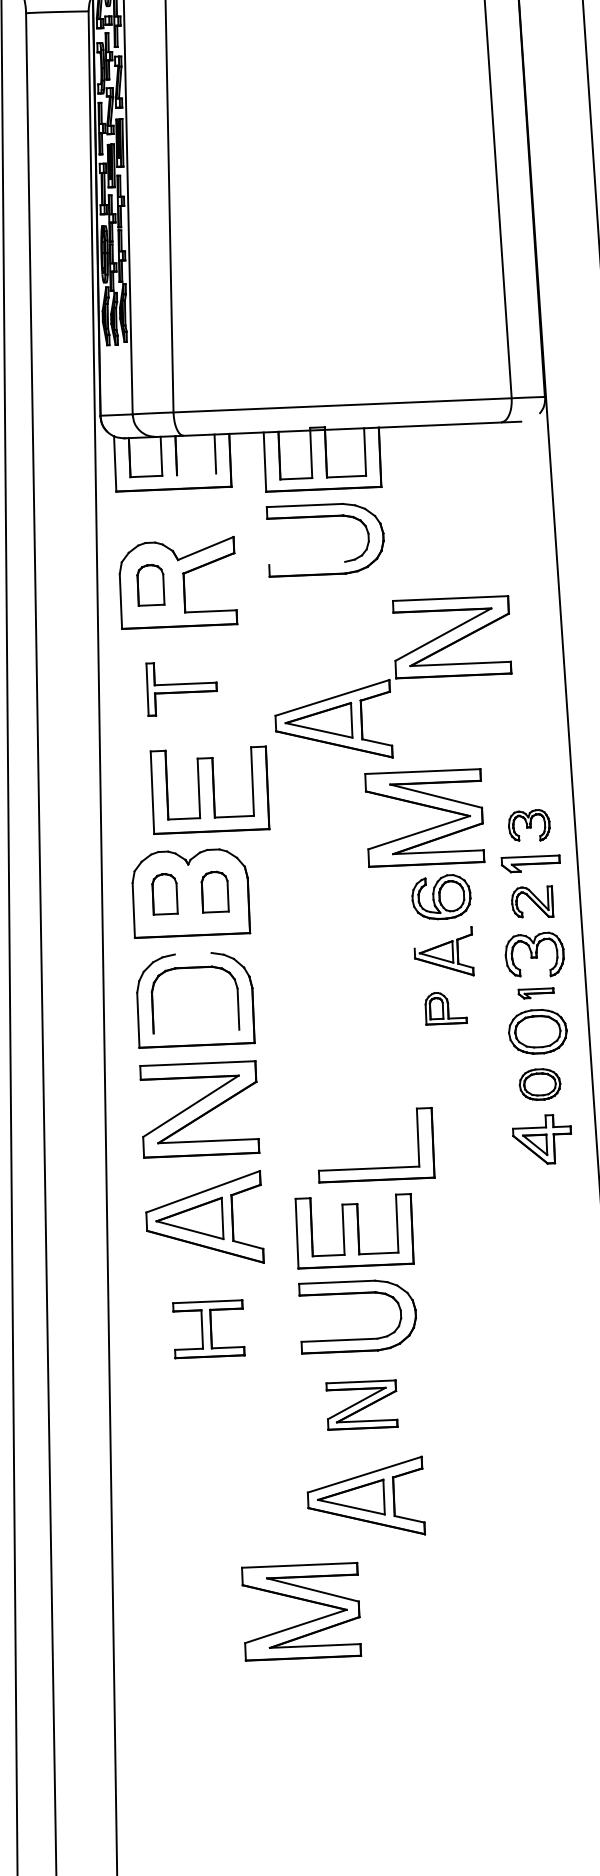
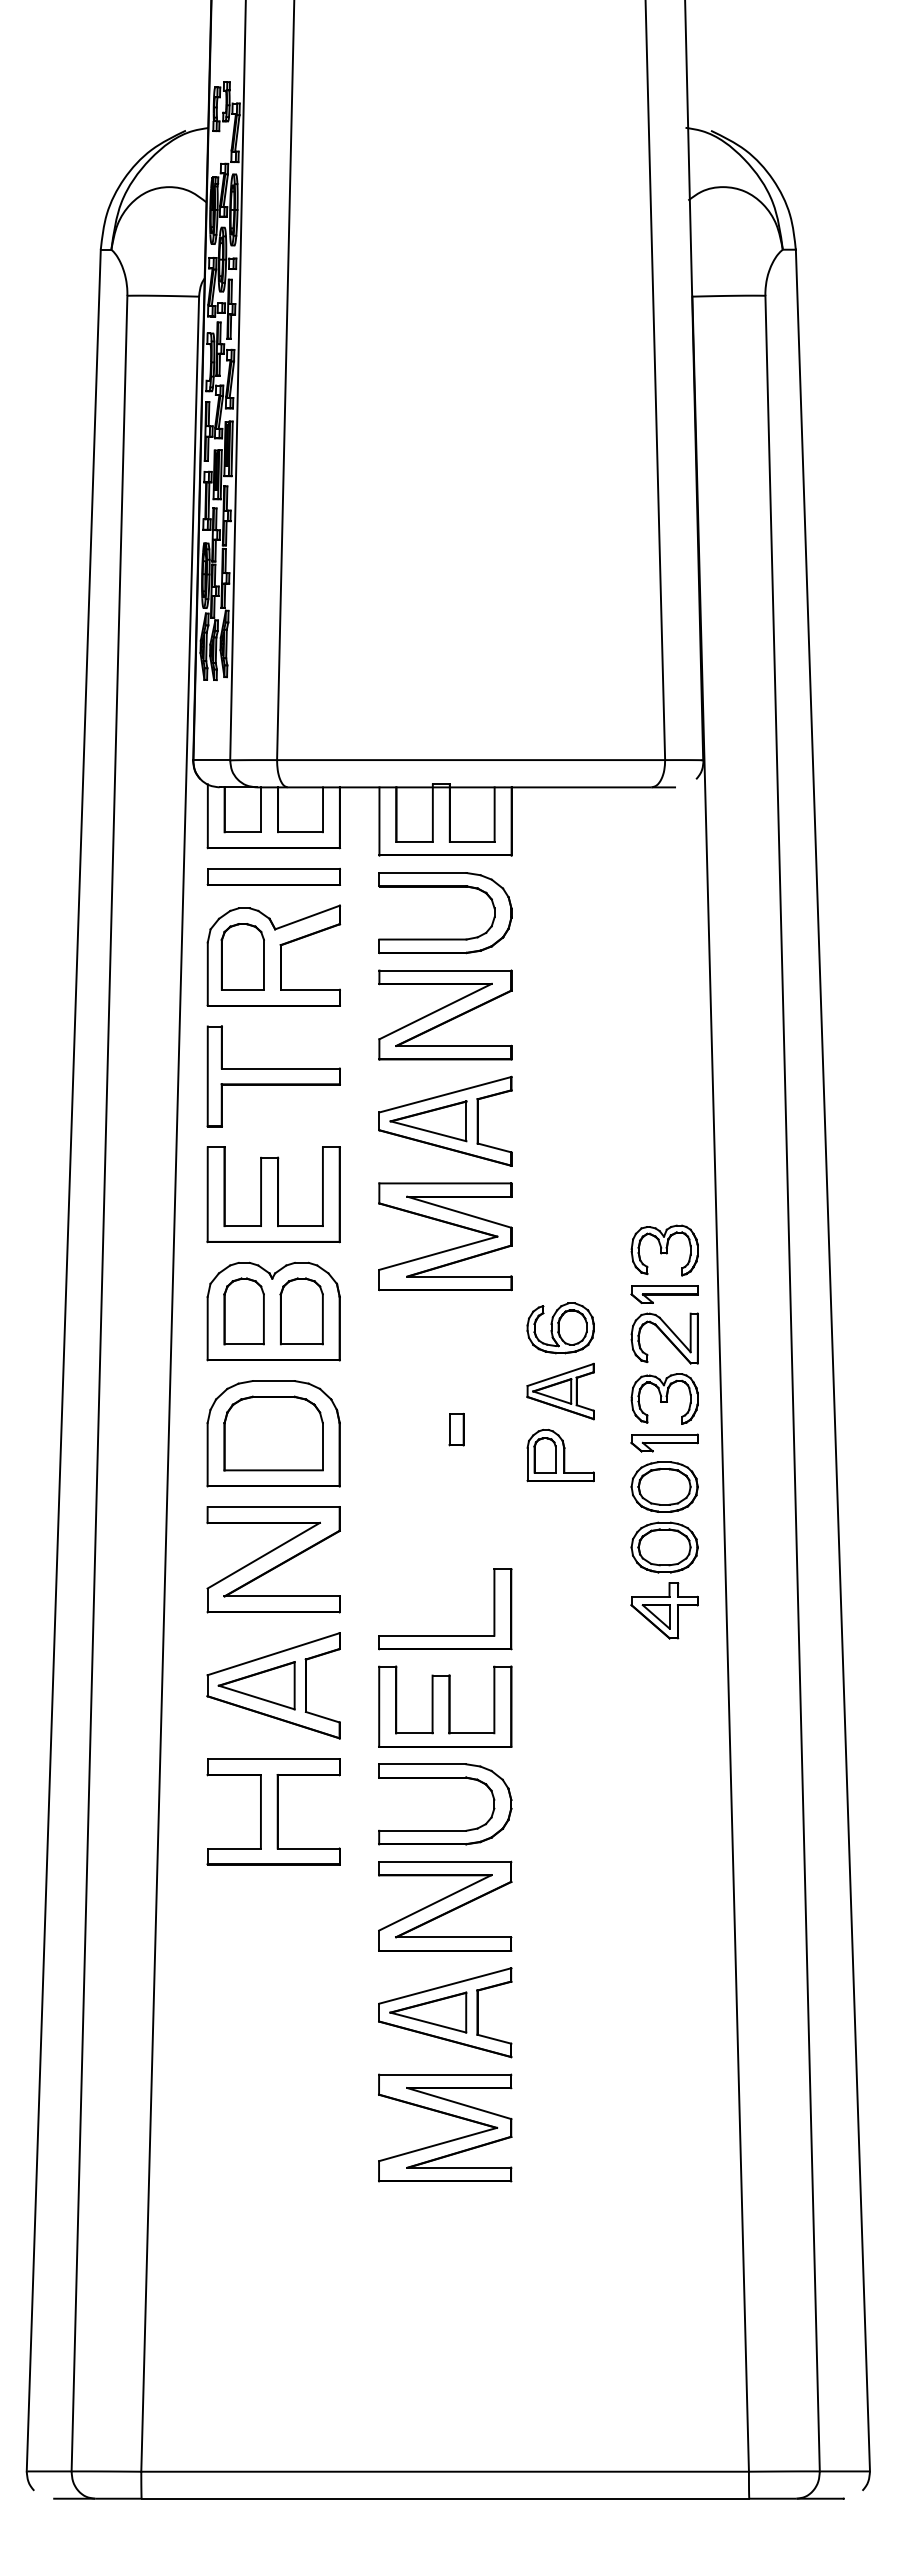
line: (196, 474) -> (300, 832), added
part: (174, 514) -> (273, 876), added
line: (306, 563) -> (422, 939), added
part: (150, 584) -> (242, 956), size x1.43
part: (452, 636) -> (445, 1014), moved
part: (181, 688) -> (273, 1076), size x1.67
part: (209, 790) -> (273, 1194), moved
part: (427, 807) -> (449, 1224), moved
part: (529, 825) -> (664, 1250), size x1.43
part: (214, 892) -> (301, 1311), size x1.43
part: (164, 894) -> (243, 1311), size x1.43
part: (532, 902) -> (664, 1338), size x1.43
line: (442, 937) -> (560, 1374), added
line: (193, 954) -> (273, 1381), added
part: (354, 989) -> (456, 1429), added
part: (536, 993) -> (664, 1442), size x1.67
part: (445, 1008) -> (560, 1455), size x1.43
line: (196, 1031) -> (273, 1470), added
part: (539, 1084) -> (664, 1547), size x1.43
part: (376, 1168) -> (445, 1635), moved
part: (208, 1328) -> (273, 1811), size x1.67
part: (362, 1404) -> (445, 1905), size x1.67
part: (304, 1600) -> (448, 2115), moved

